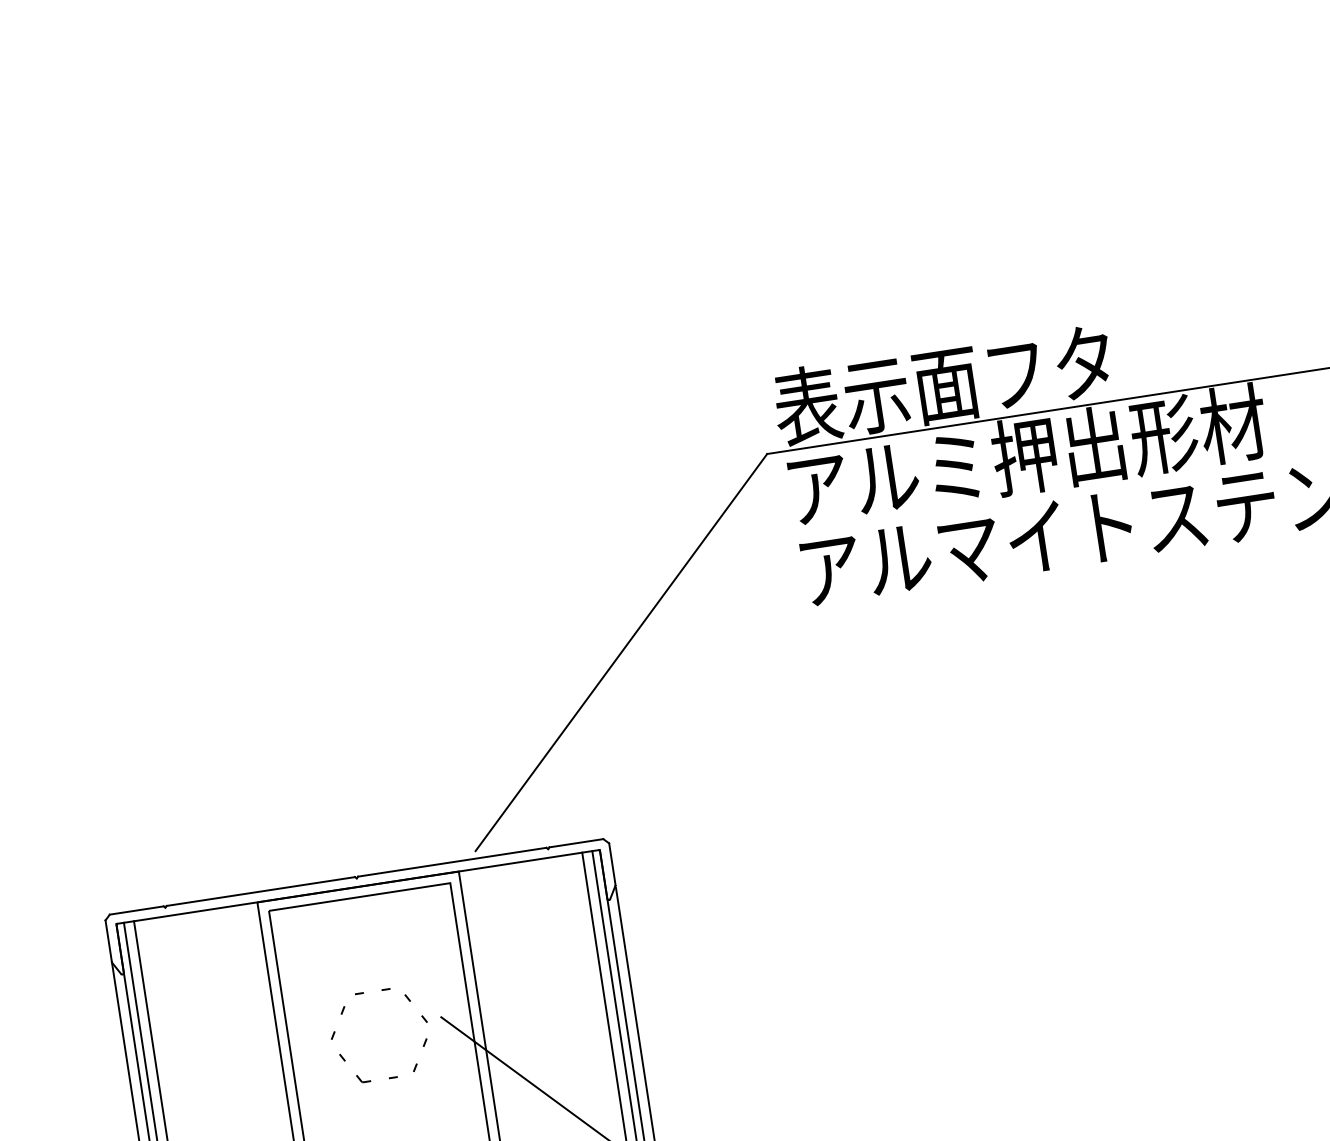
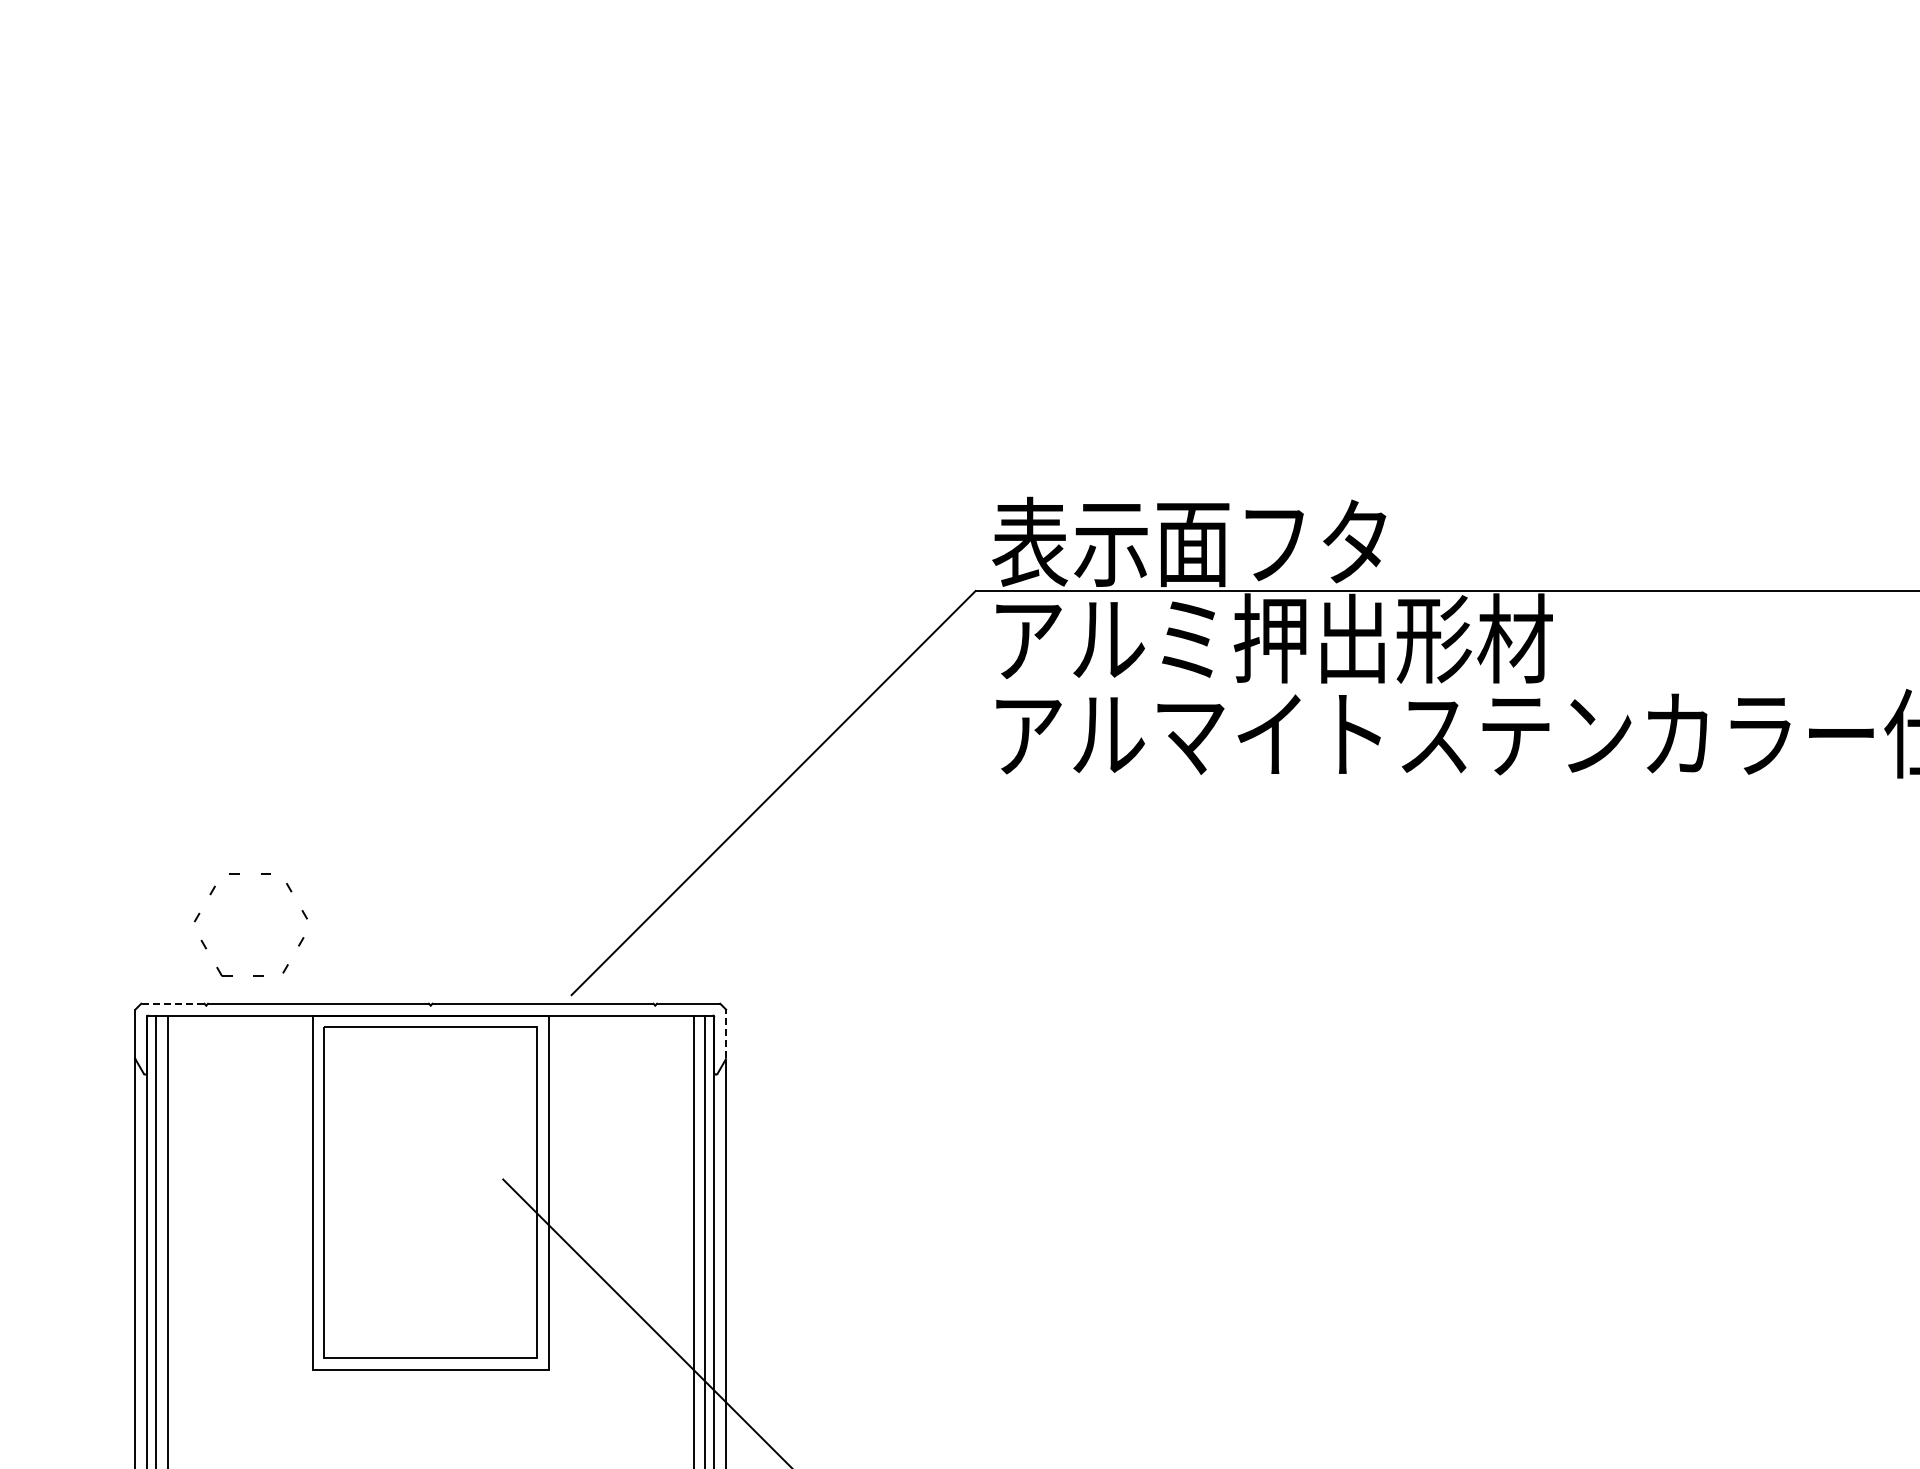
line: (612, 863) -> (726, 1033), solid -> dashed
line: (136, 910) -> (172, 1003), solid -> dashed
part: (343, 1013) -> (212, 893), moved

